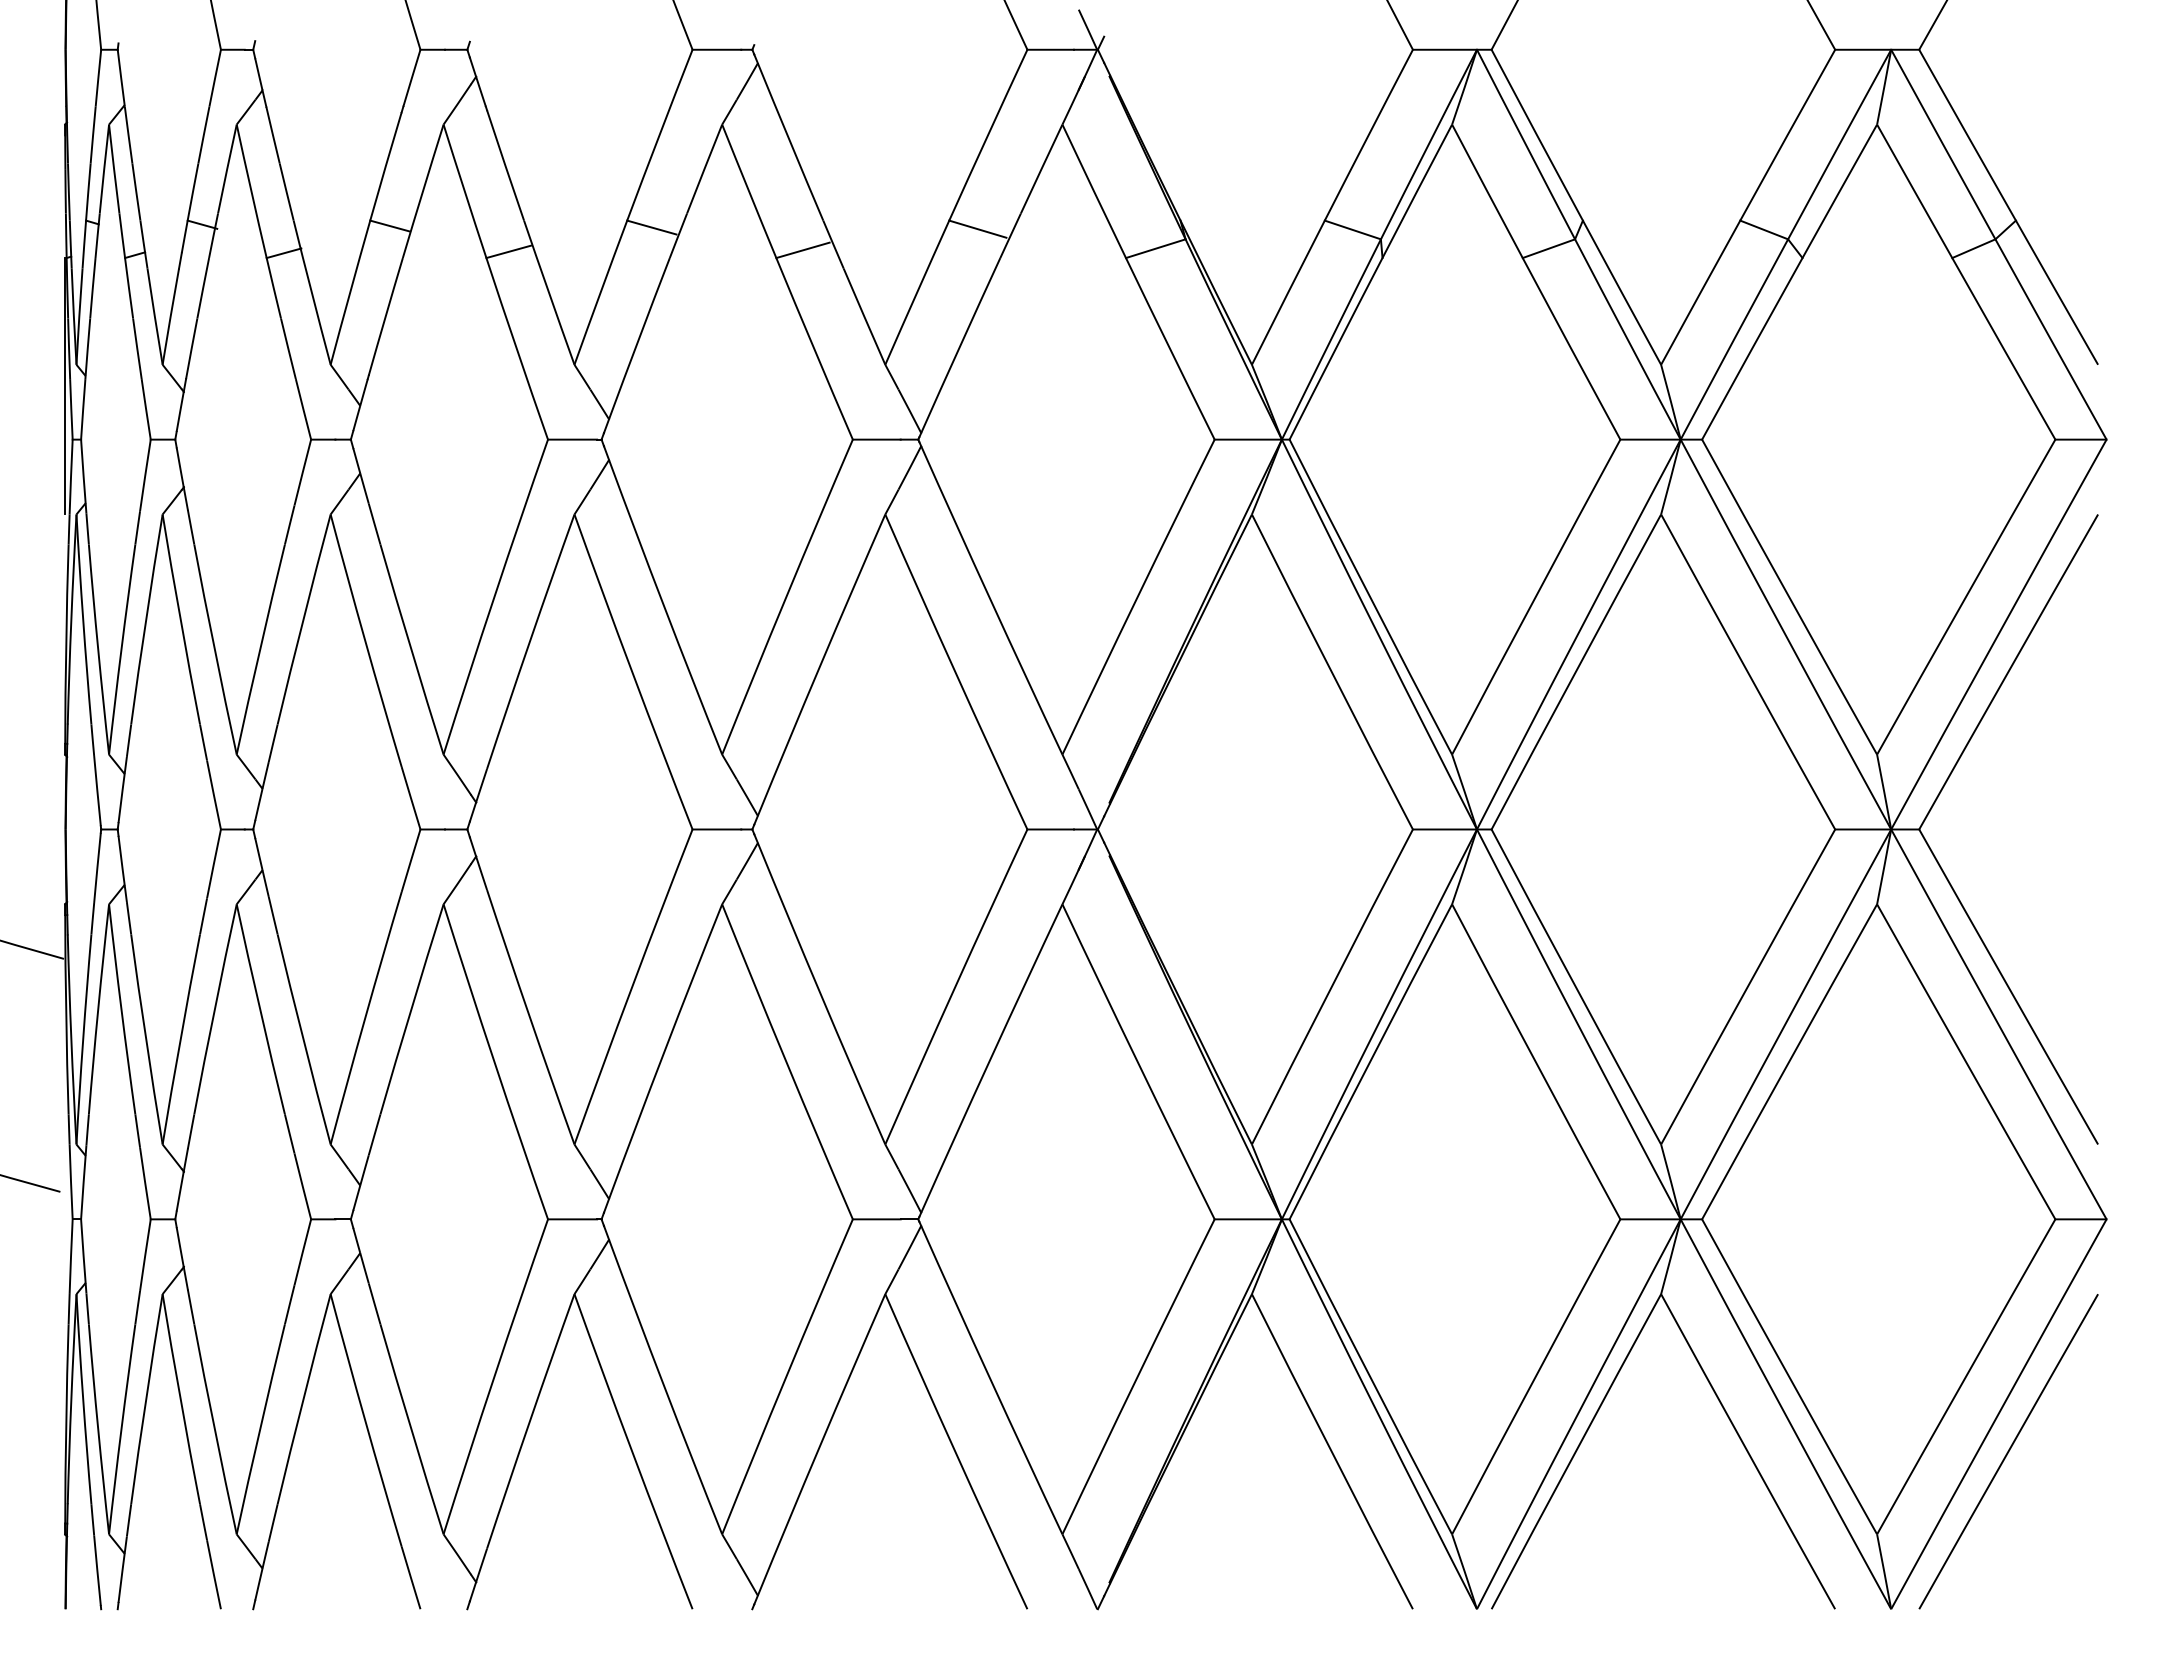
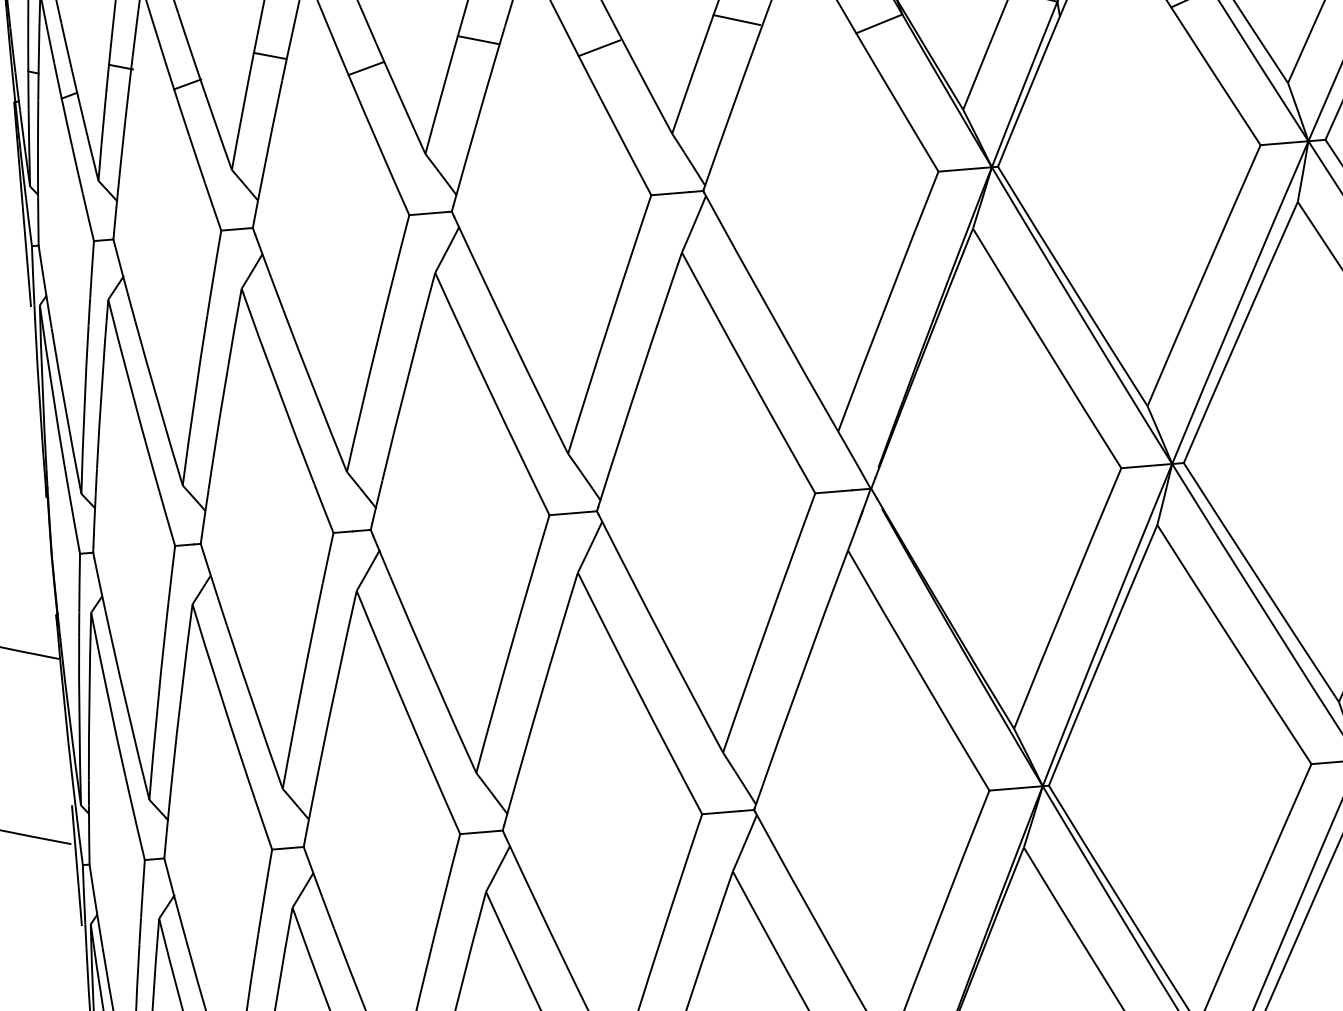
line: (65, 1219) -> (77, 865), added

